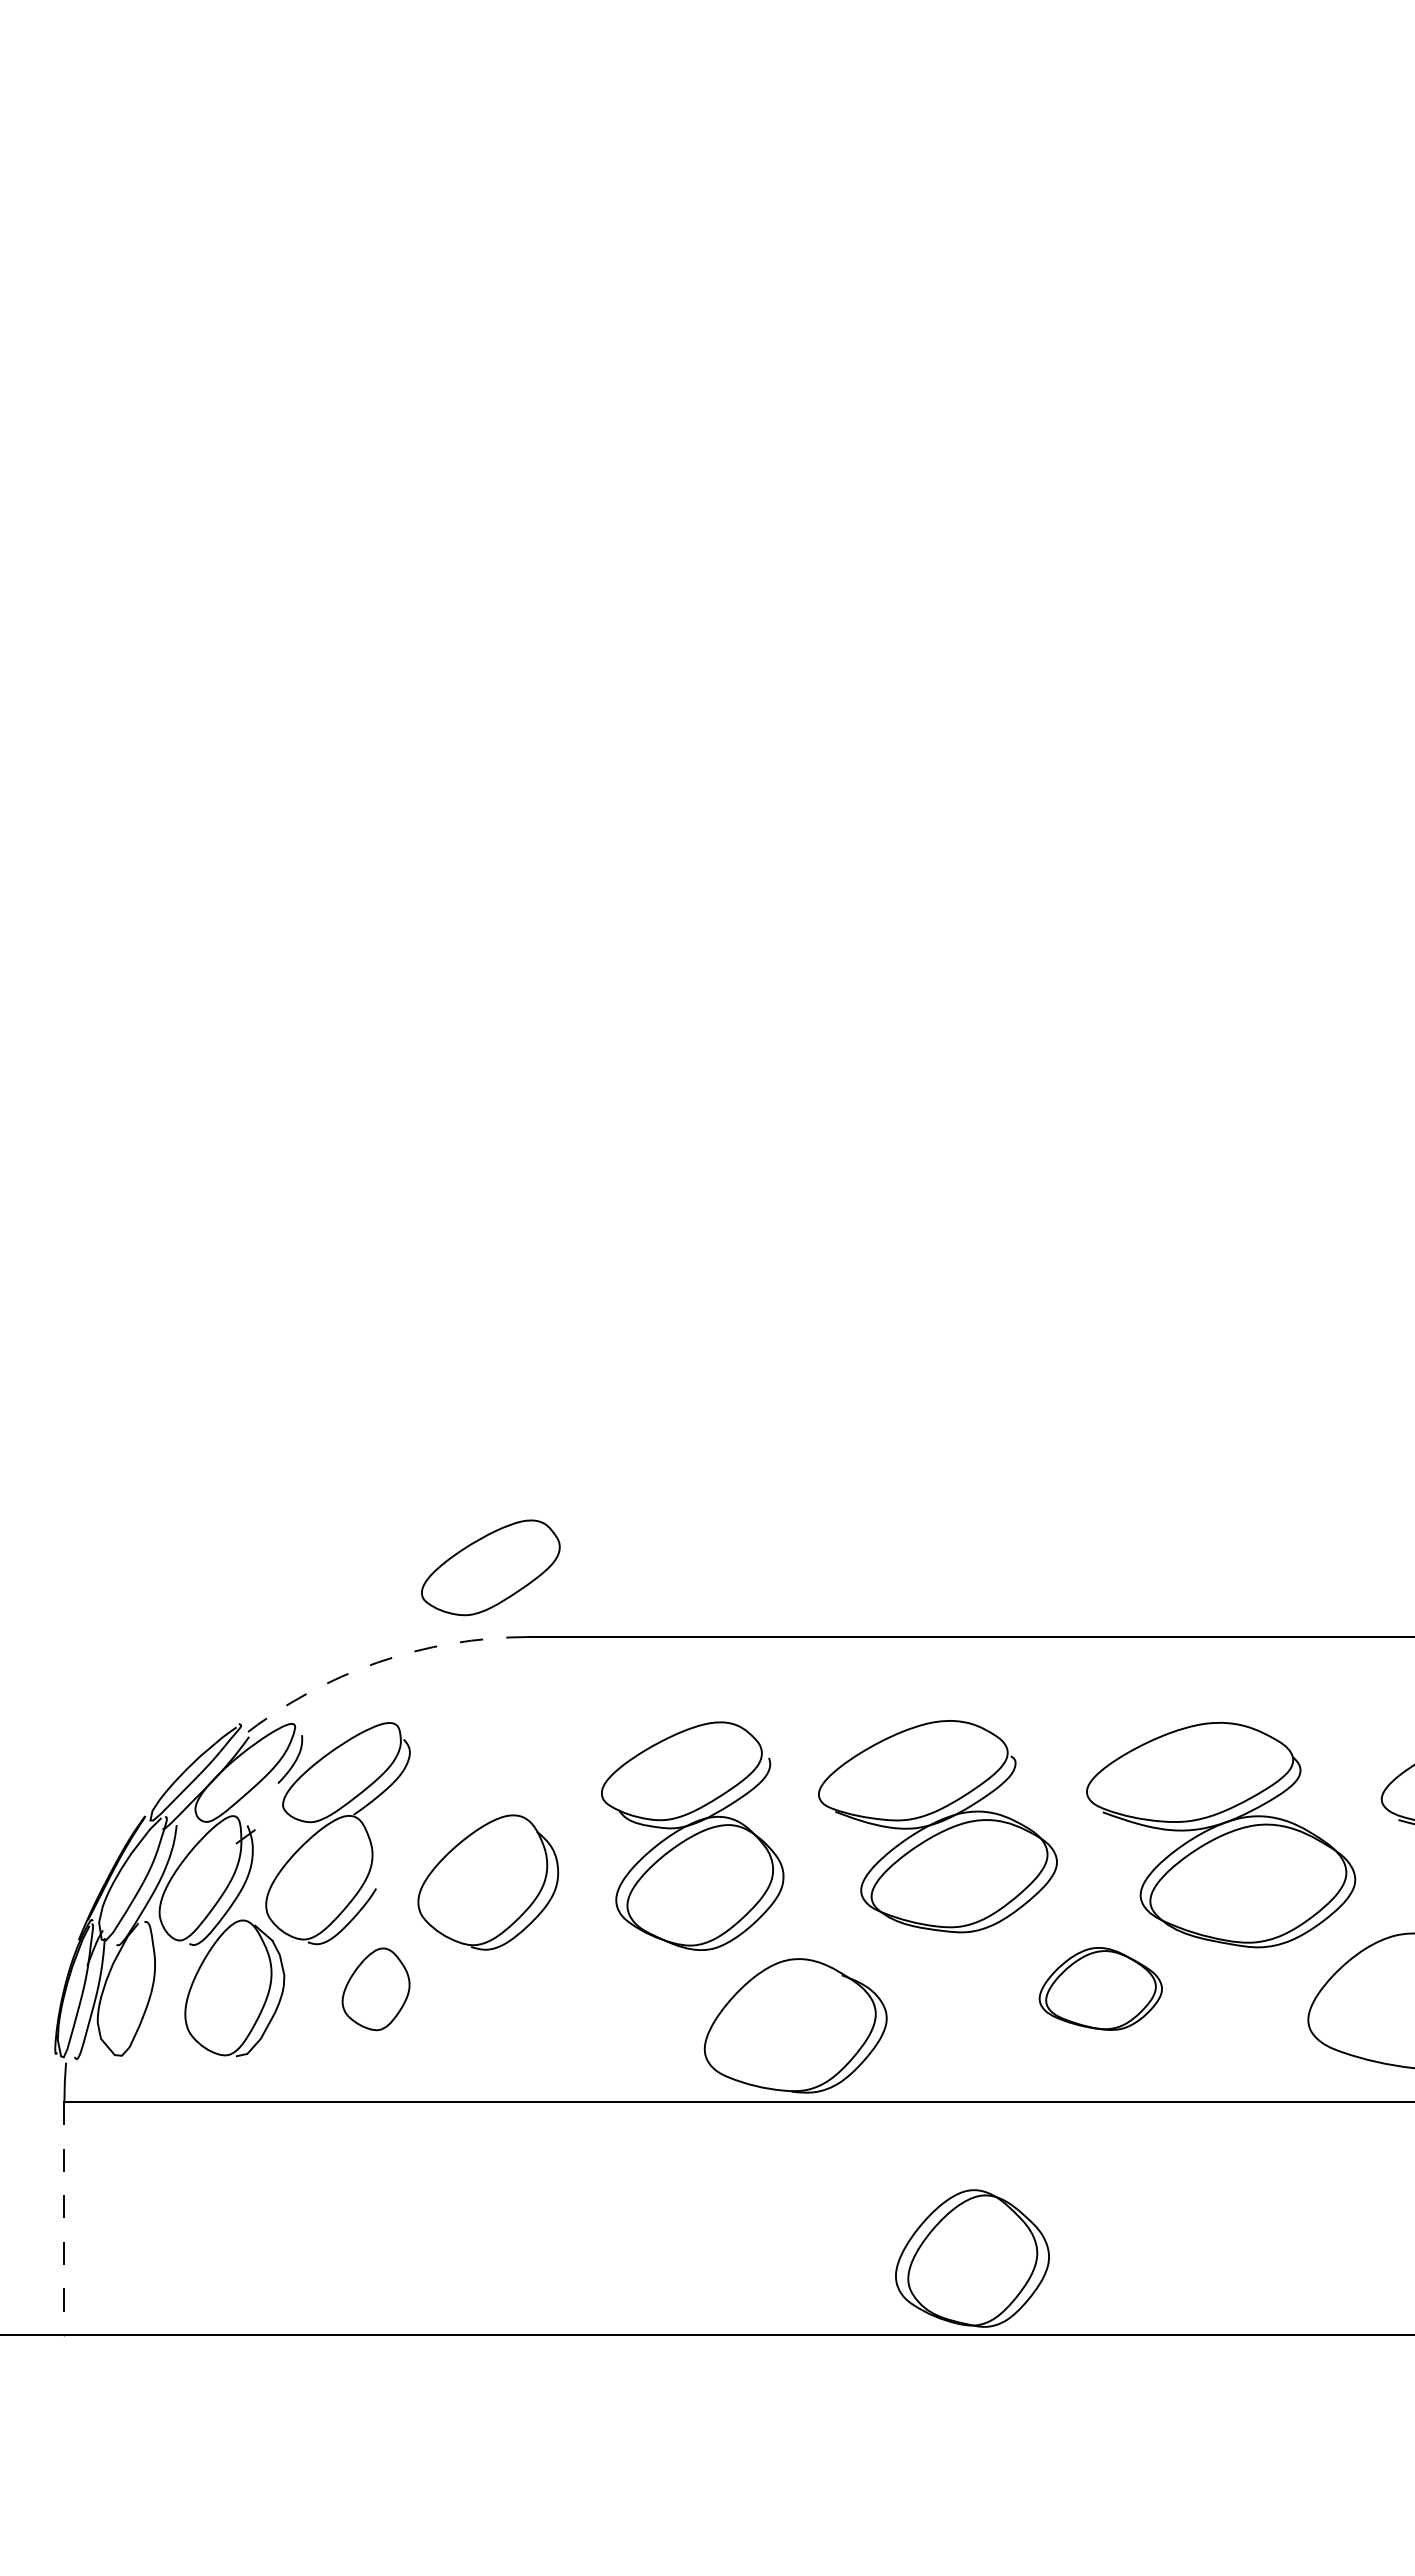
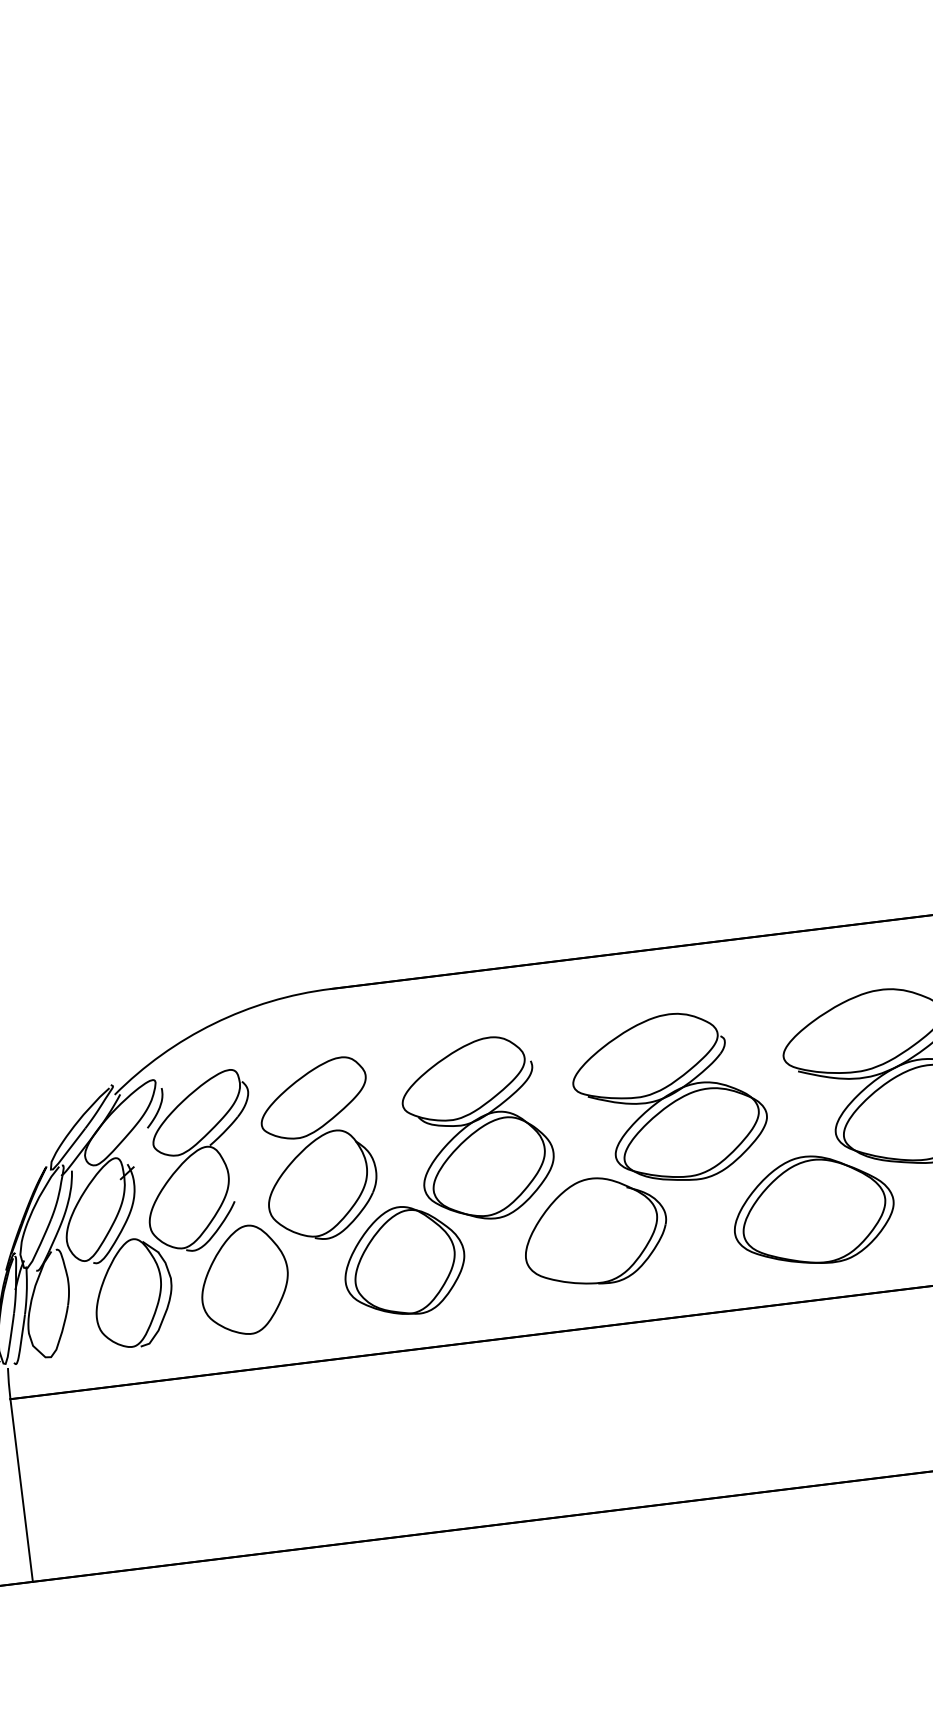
part: (490, 1567) -> (313, 1098), moved
arc: (377, 1662) -> (213, 1023), dashed -> solid
part: (1100, 1988) -> (813, 1209), size x1.67
part: (375, 1989) -> (243, 1280), size x1.67
part: (795, 2025) -> (595, 1231), moved
line: (64, 2218) -> (21, 1490), dashed -> solid
part: (972, 2258) -> (404, 1260), moved

